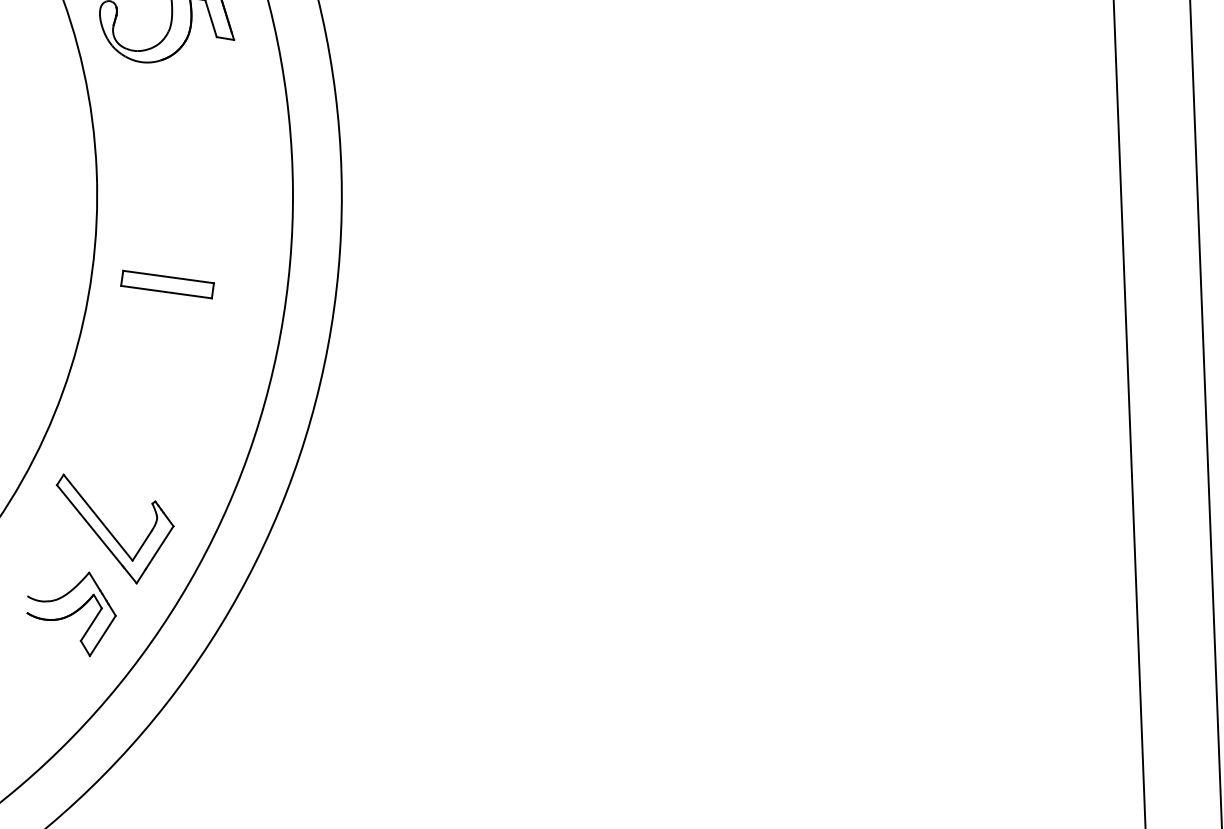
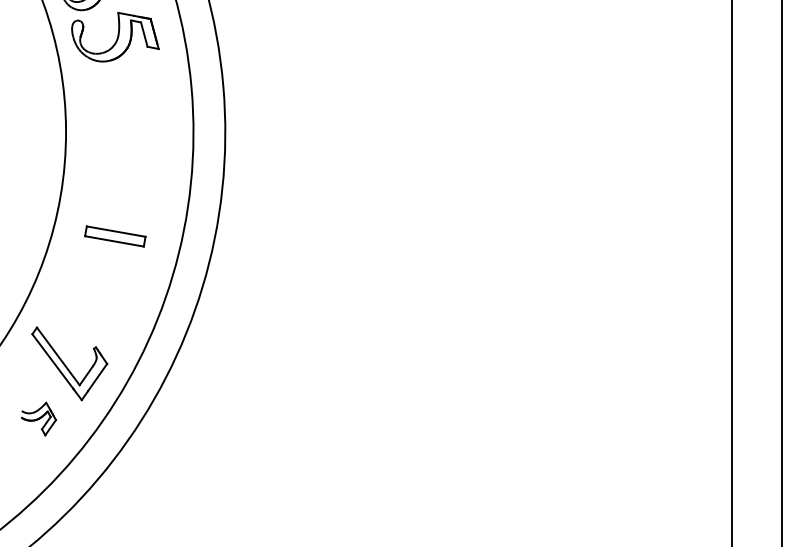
part: (167, 284) -> (115, 236), moved
part: (71, 614) -> (38, 418), size x0.6

